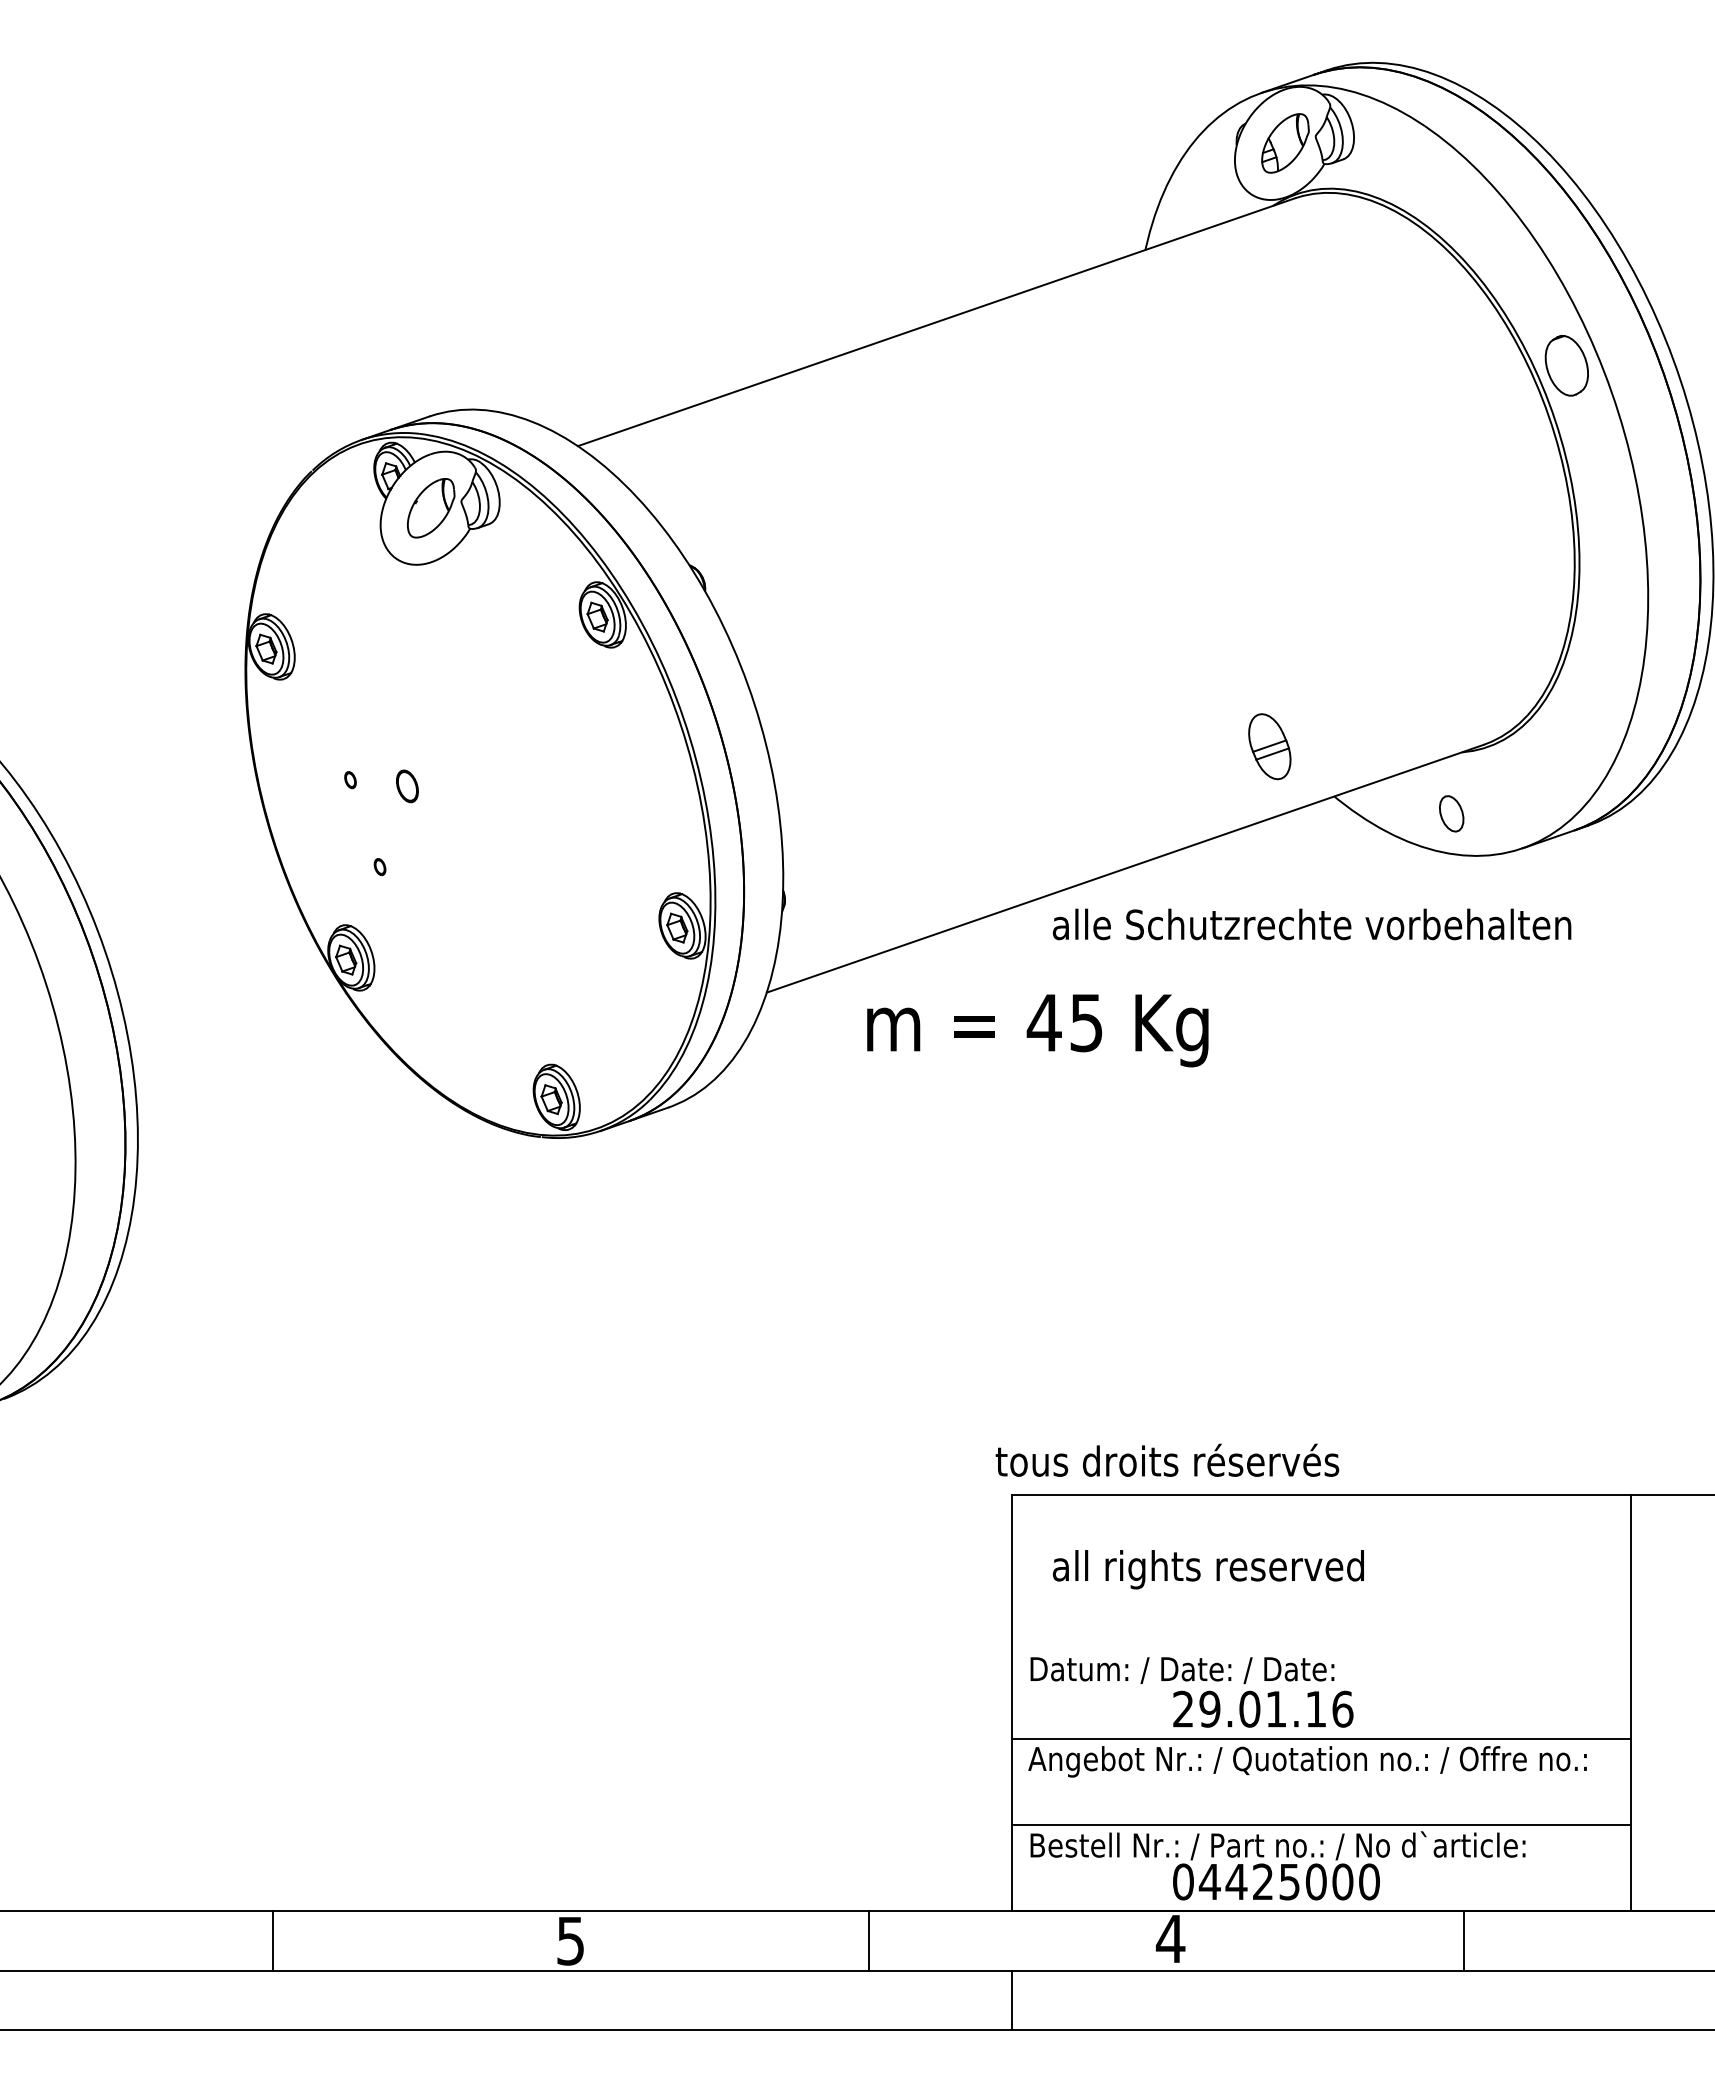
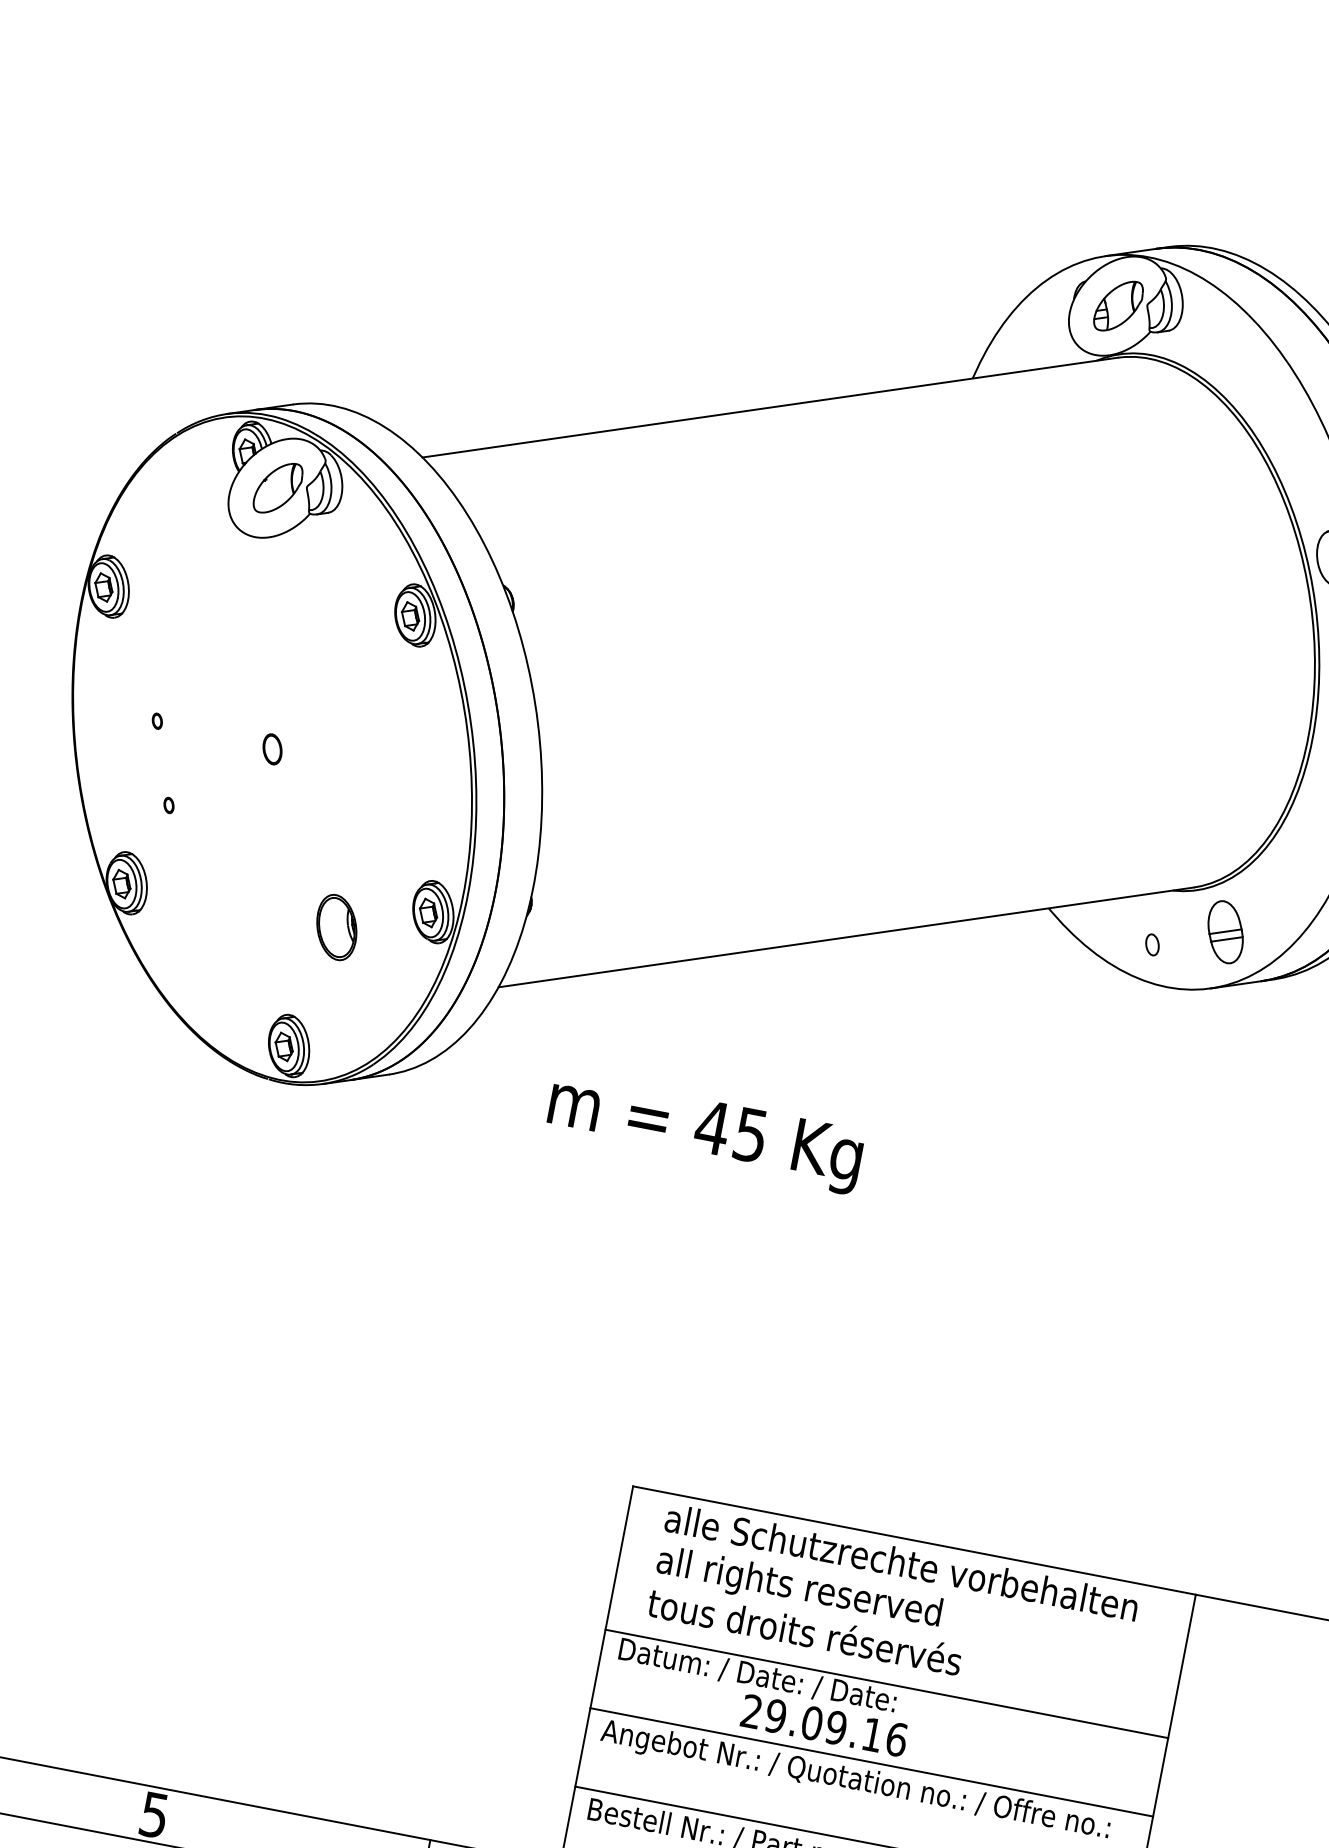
part: (1269, 746) -> (1225, 932), moved
part: (407, 786) -> (272, 749), moved
part: (1451, 814) -> (1152, 945), size x0.62
text: (1311, 924) -> (901, 1562), moved
part: (582, 962) -> (336, 927), added
text: (1037, 1030) -> (704, 1133), moved
text: (1167, 1459) -> (805, 1630), moved
line: (1320, 1652) -> (886, 1684), added
text: (1275, 1708) -> (835, 1727), 29.01.16 -> 29.09.16

